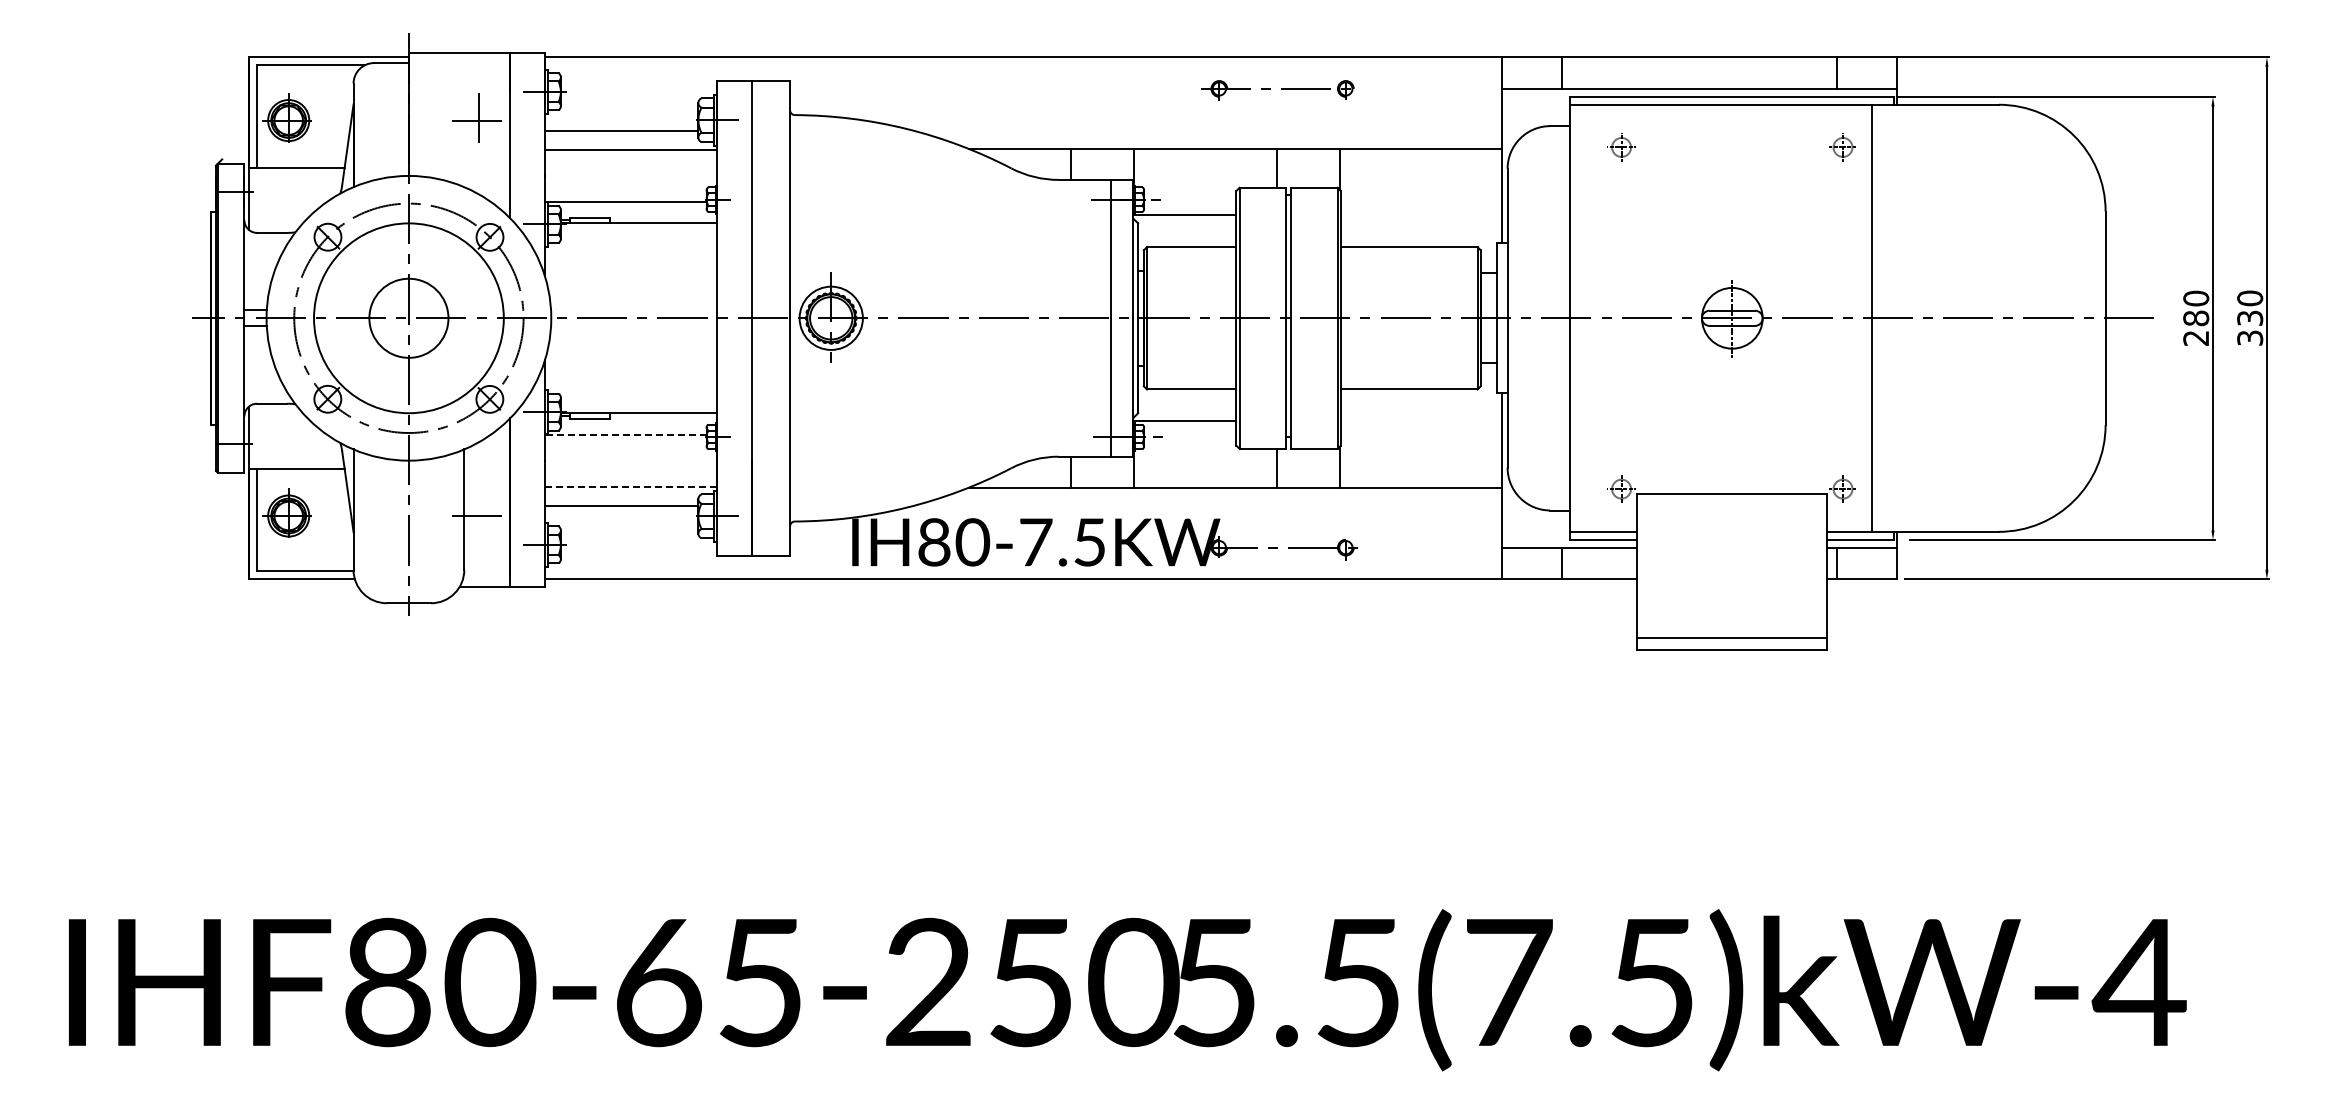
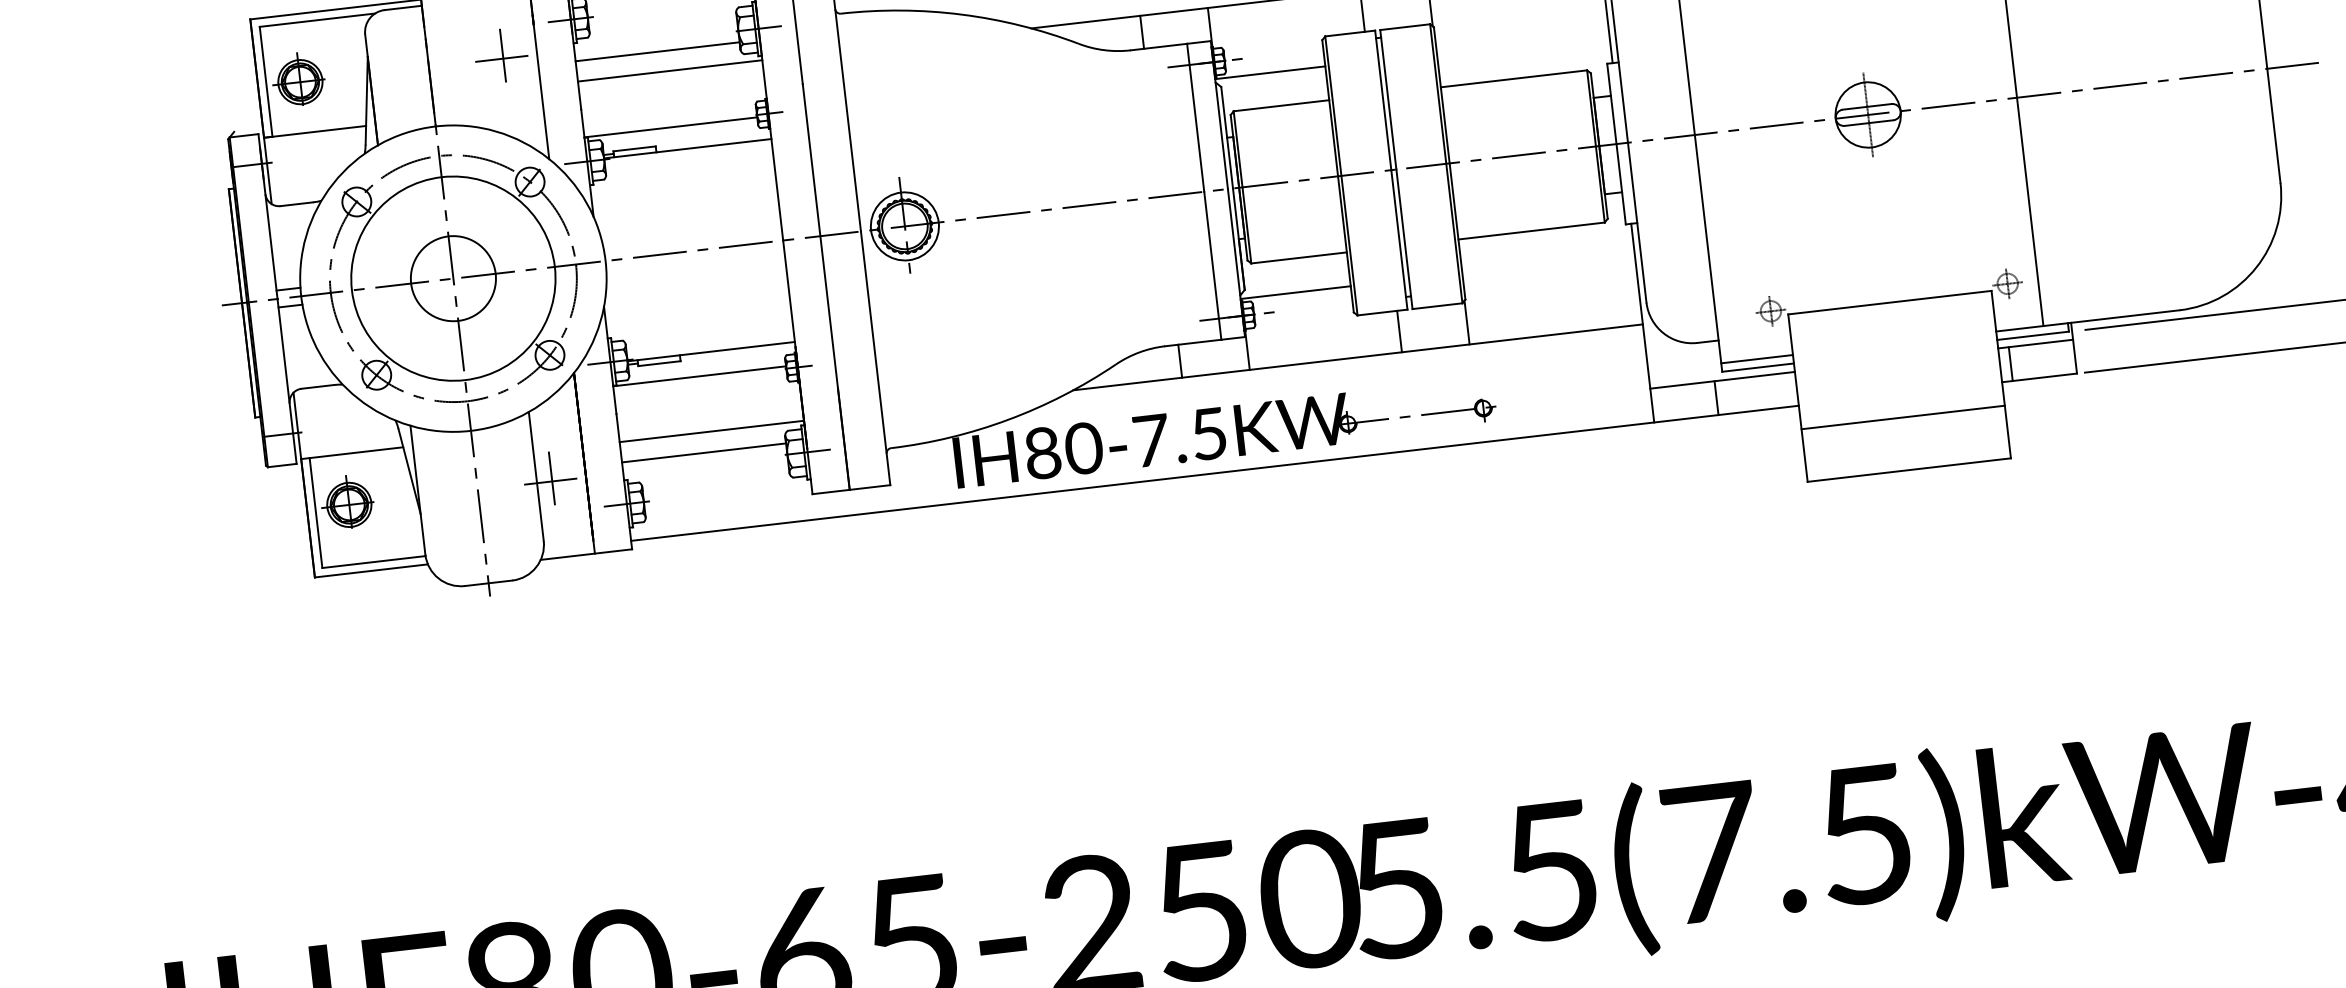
line: (625, 434) -> (699, 376), dashed -> solid
line: (630, 486) -> (711, 431), dashed -> solid
line: (478, 515) -> (552, 480), added
line: (1732, 638) -> (1903, 417), moved

